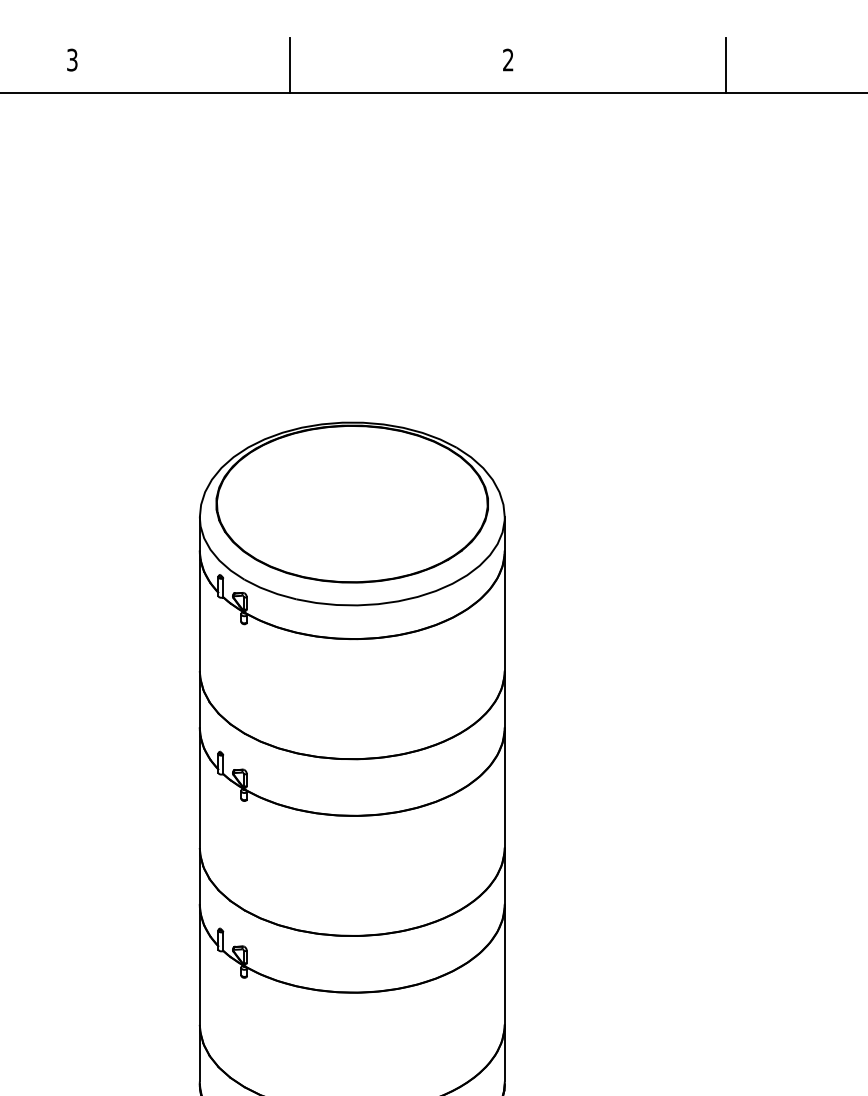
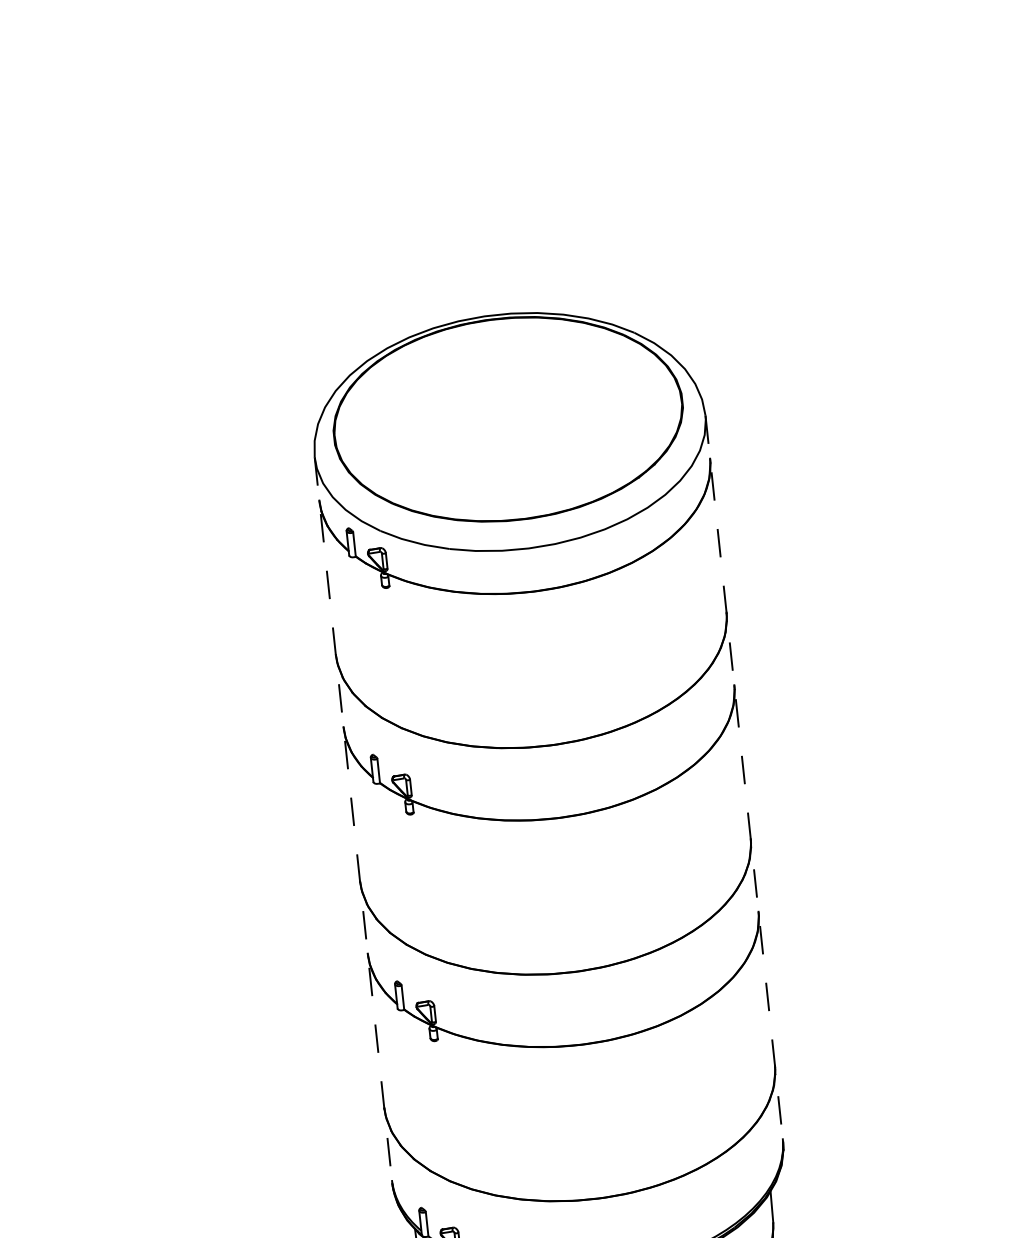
line: (199, 799) -> (352, 818), solid -> dashed
line: (504, 799) -> (743, 777), solid -> dashed

